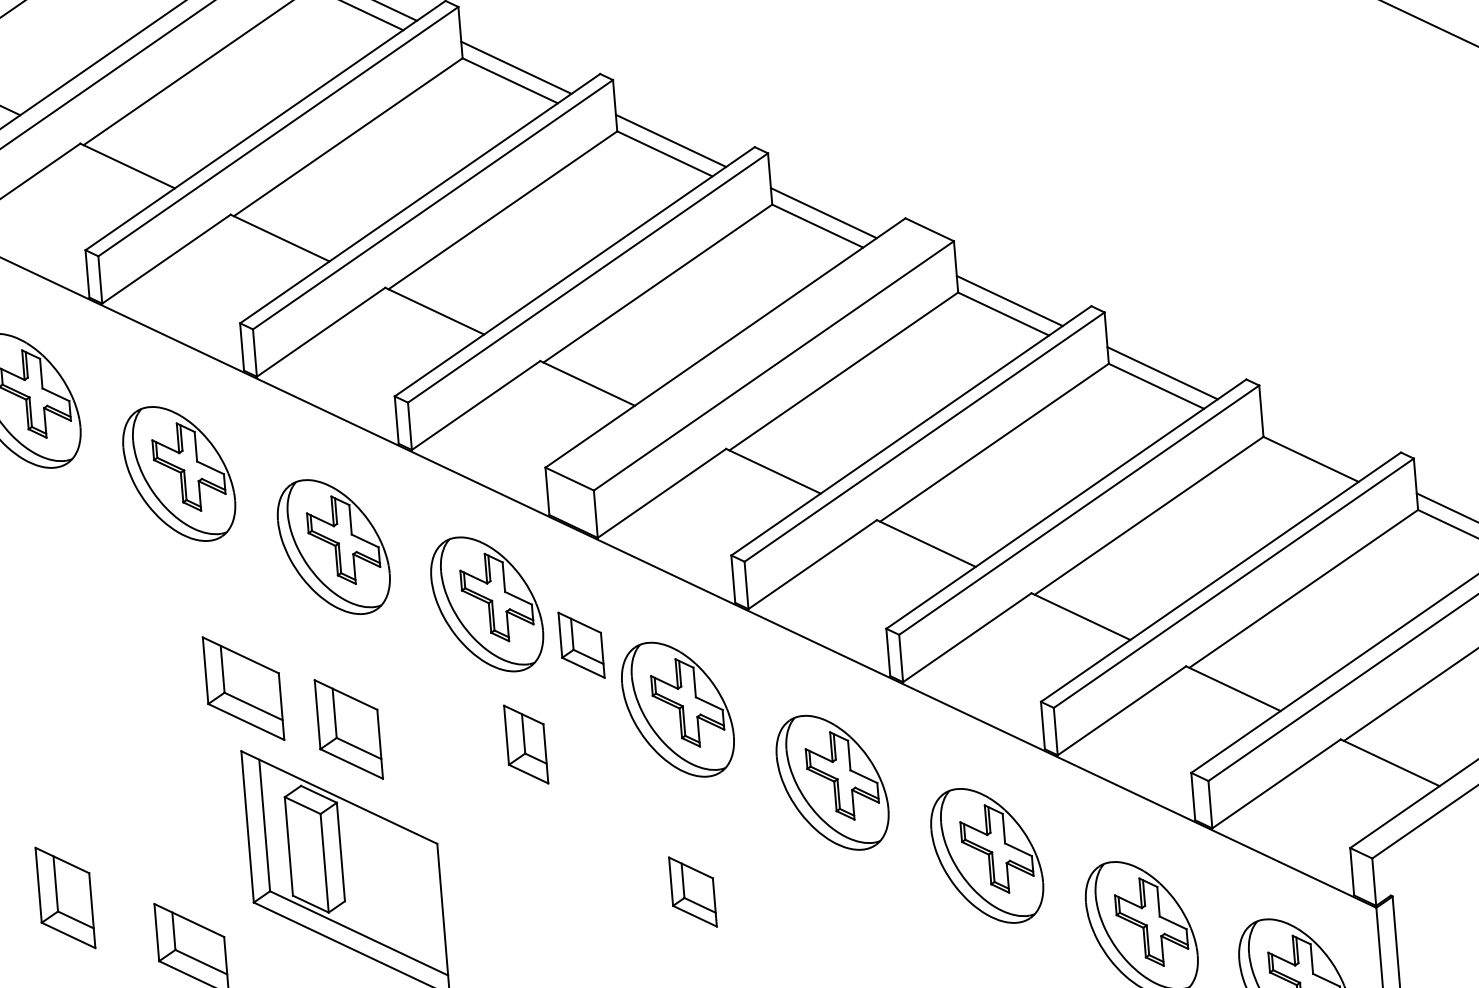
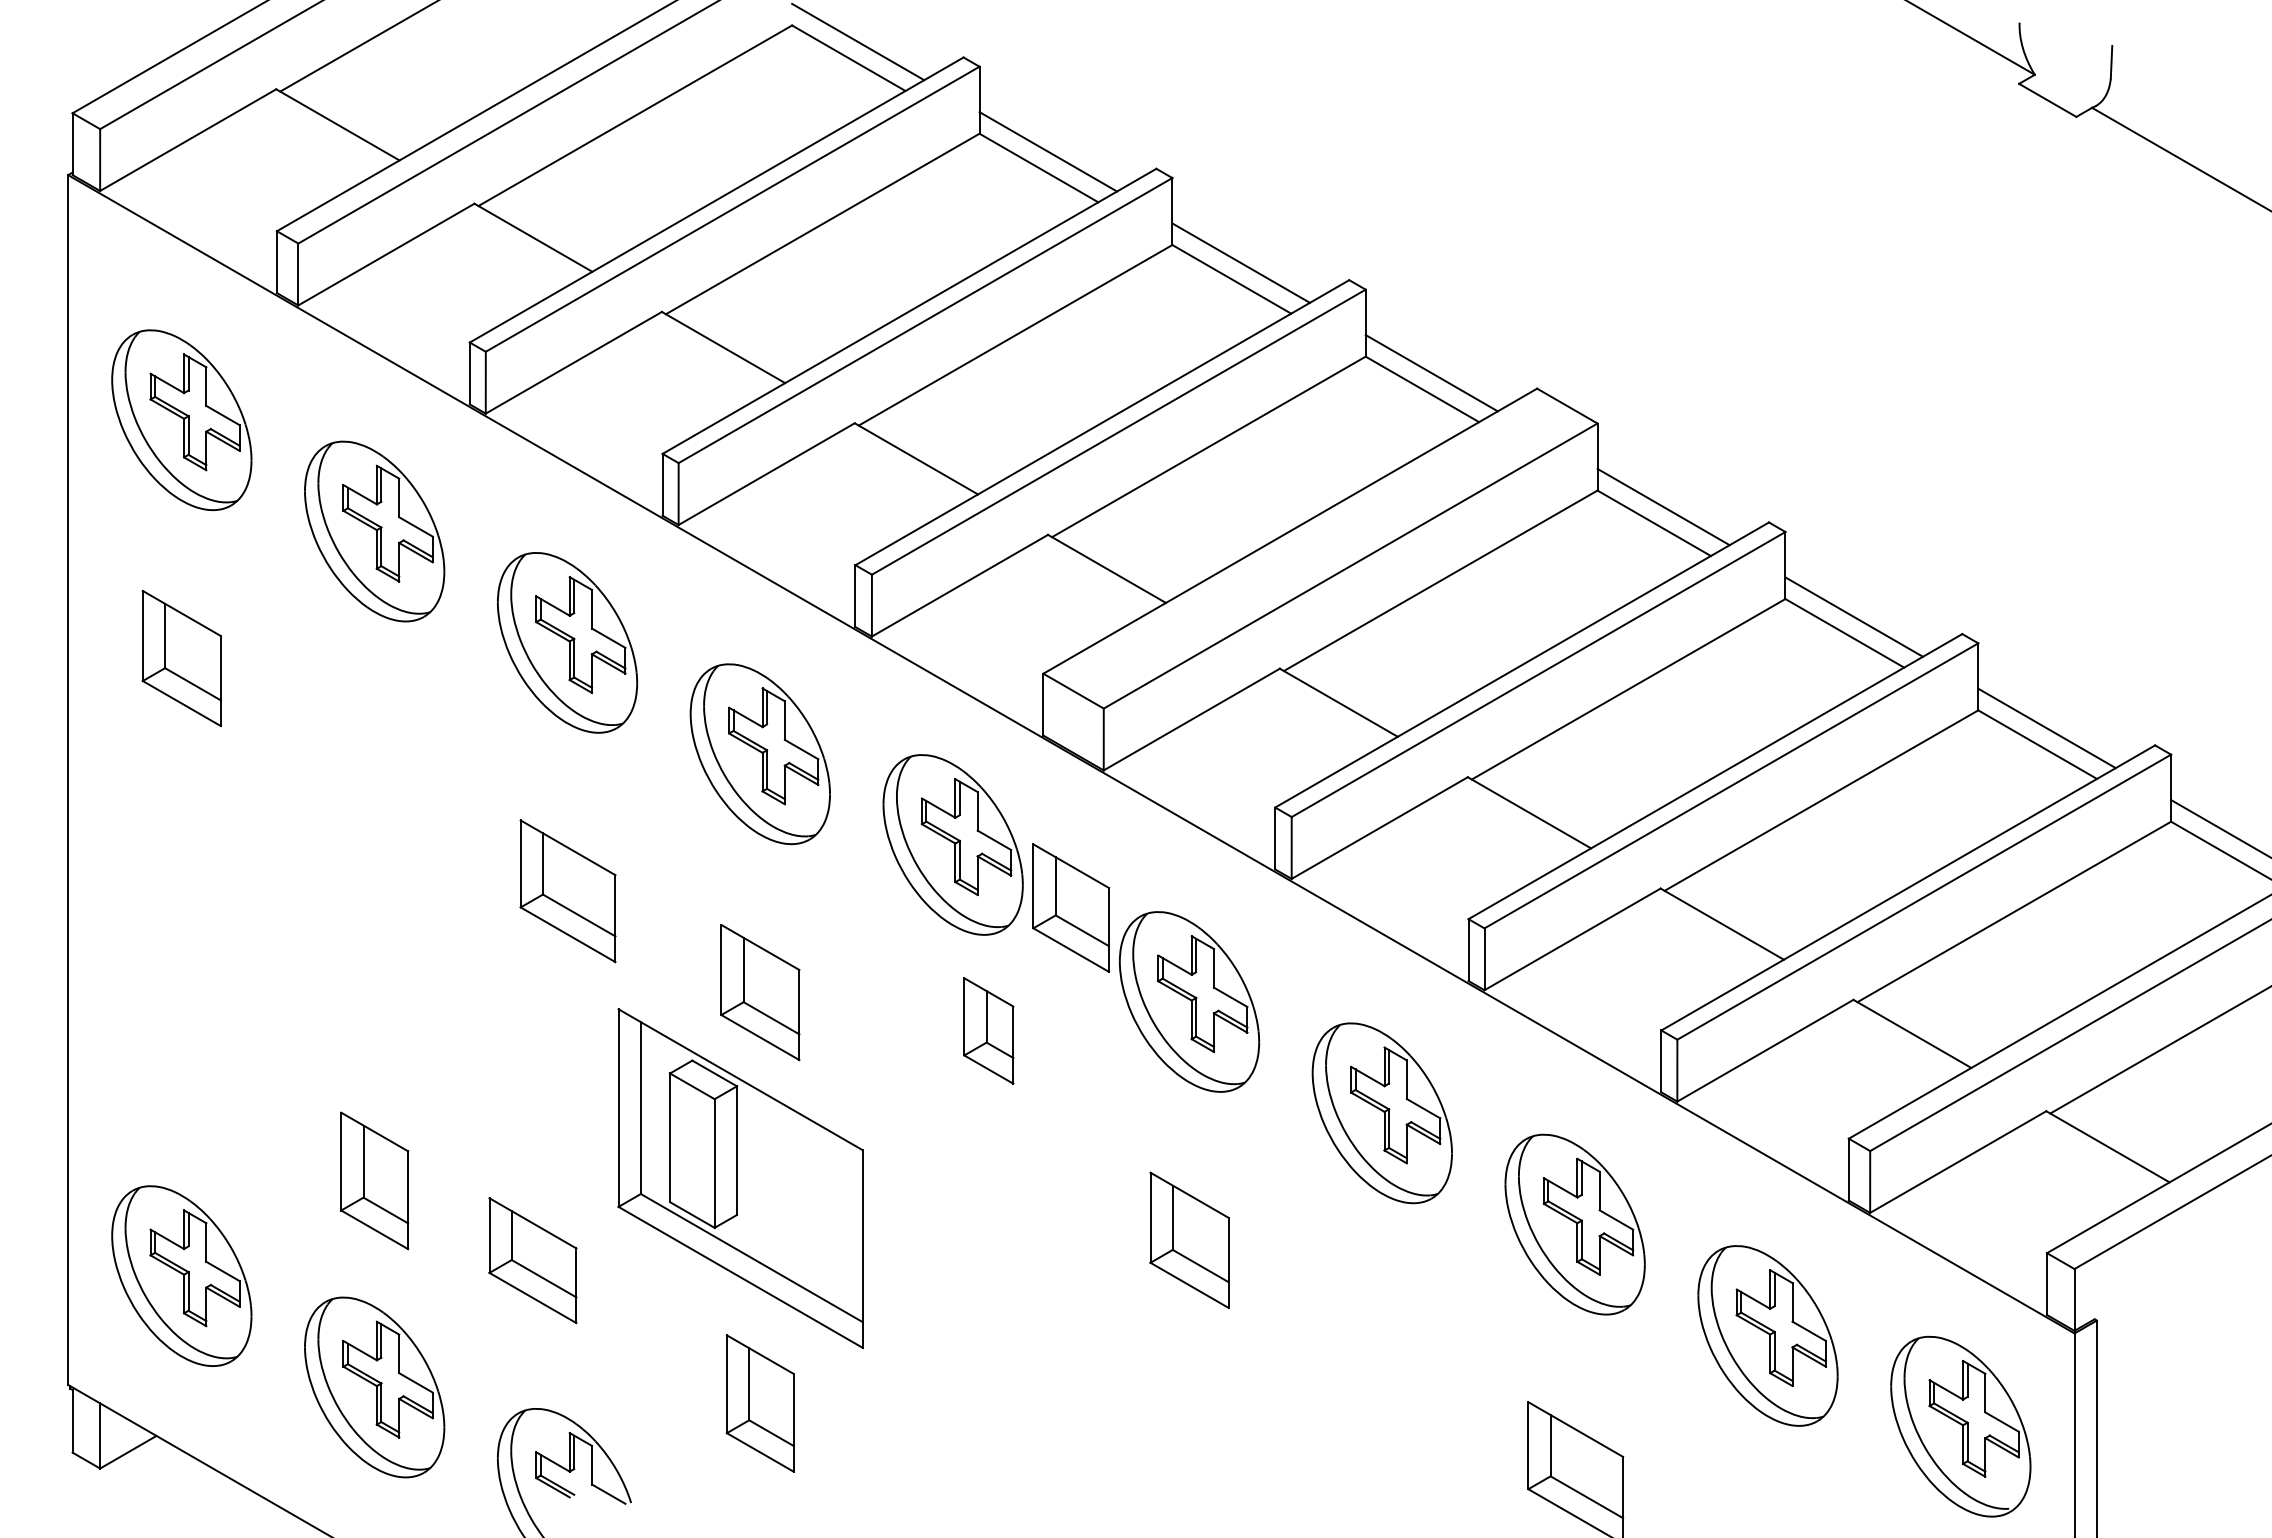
line: (1316, 446) -> (2046, 728), added
part: (581, 644) -> (1071, 907), size x1.43
part: (243, 688) -> (567, 891), moved
part: (692, 891) -> (1189, 1239), size x1.43

